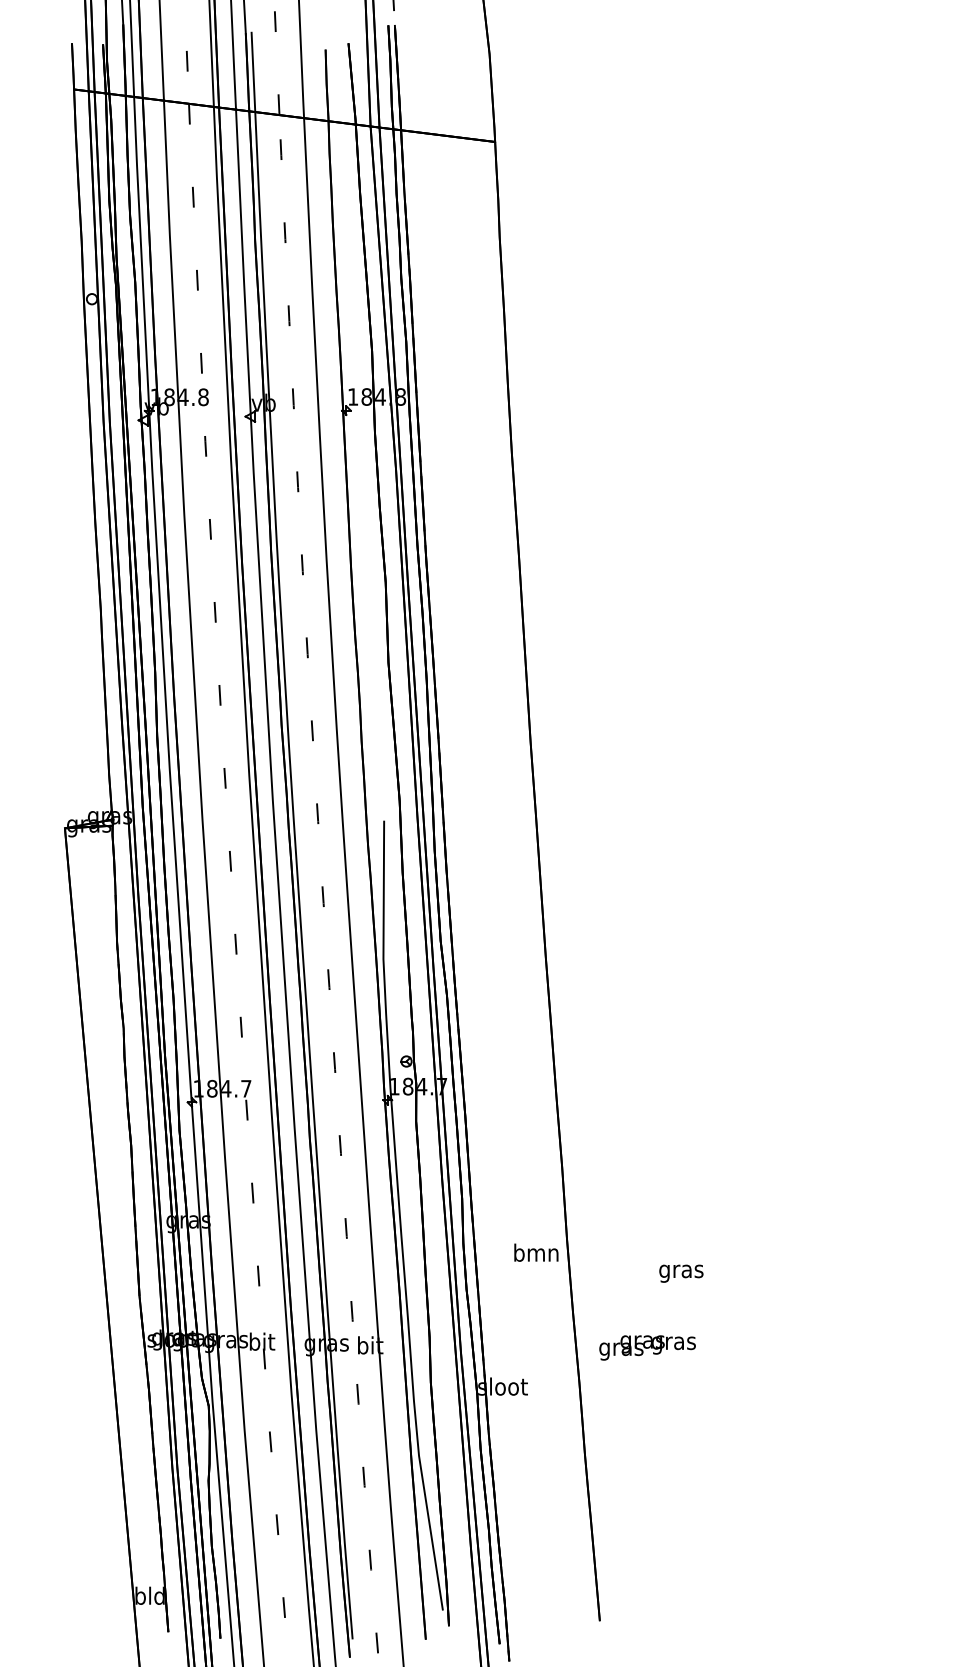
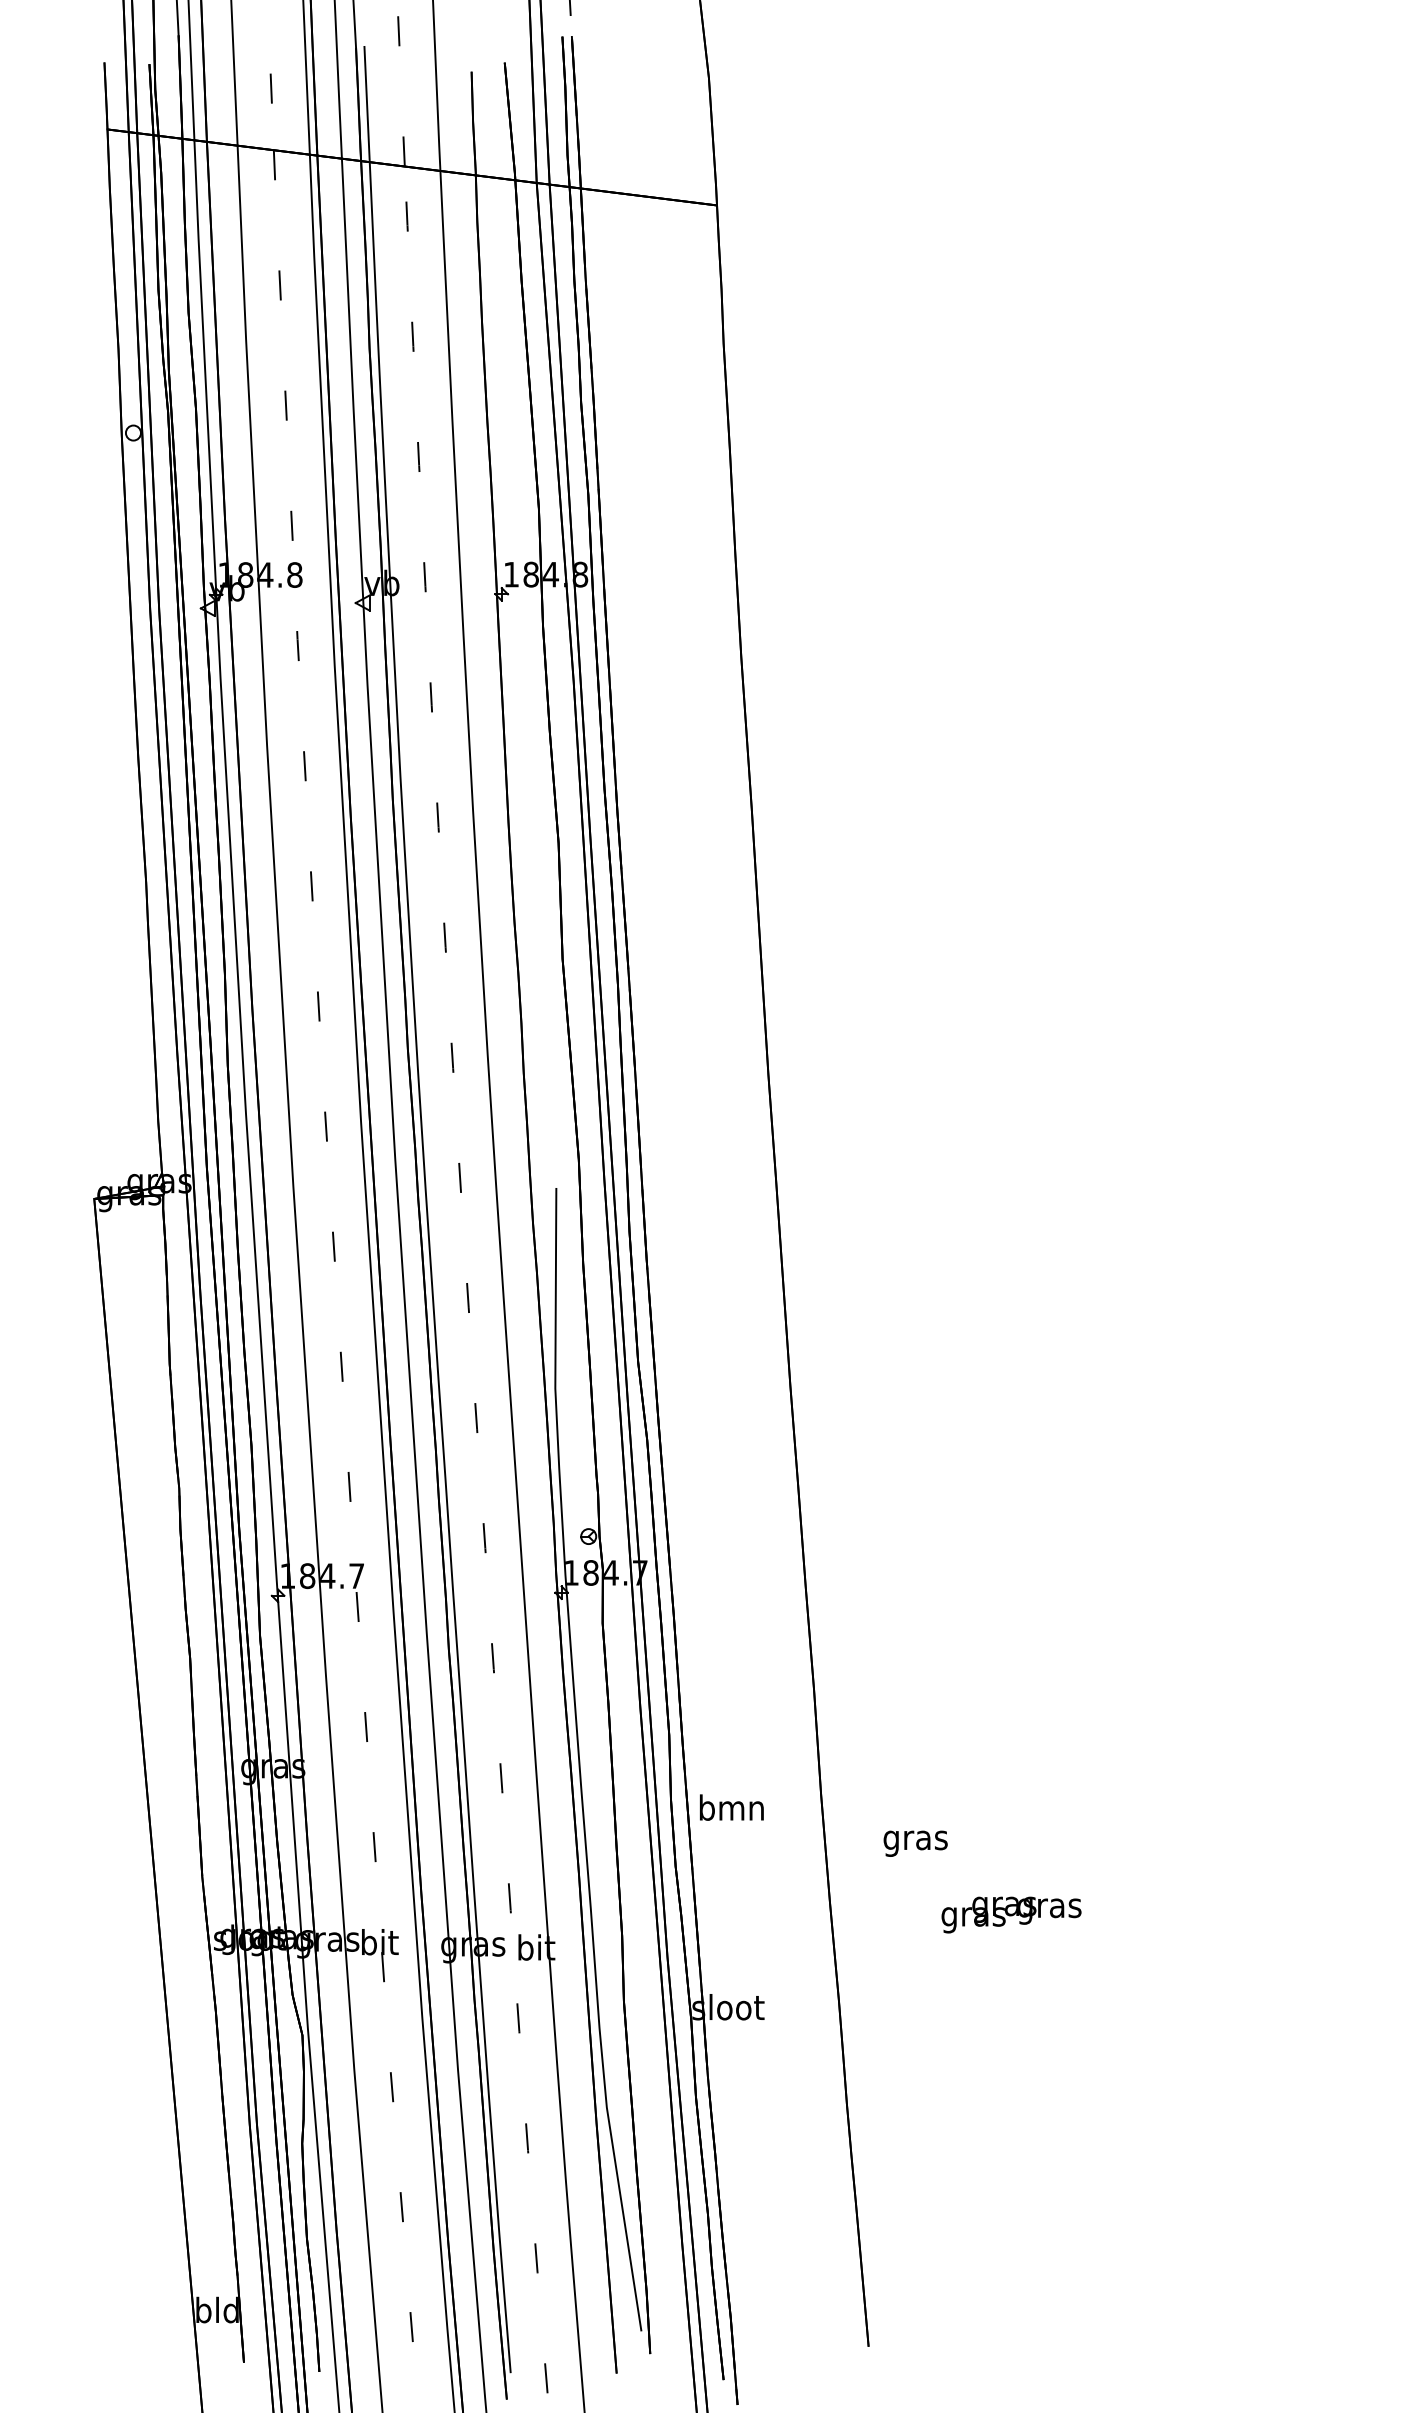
text: (536, 1252) -> (732, 1807), moved
text: (681, 1273) -> (915, 1843), moved
text: (647, 1347) -> (1011, 1914), moved

